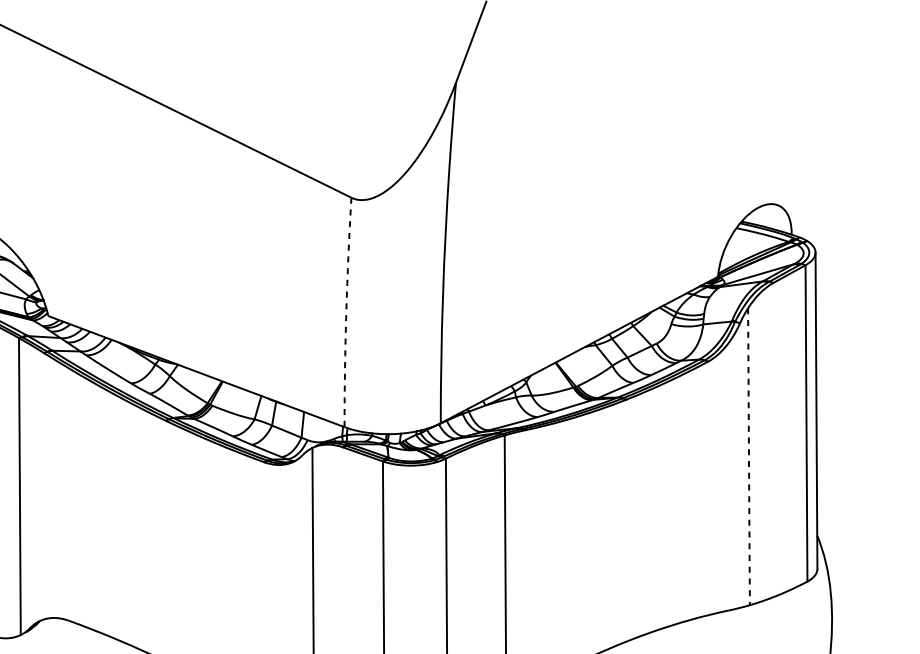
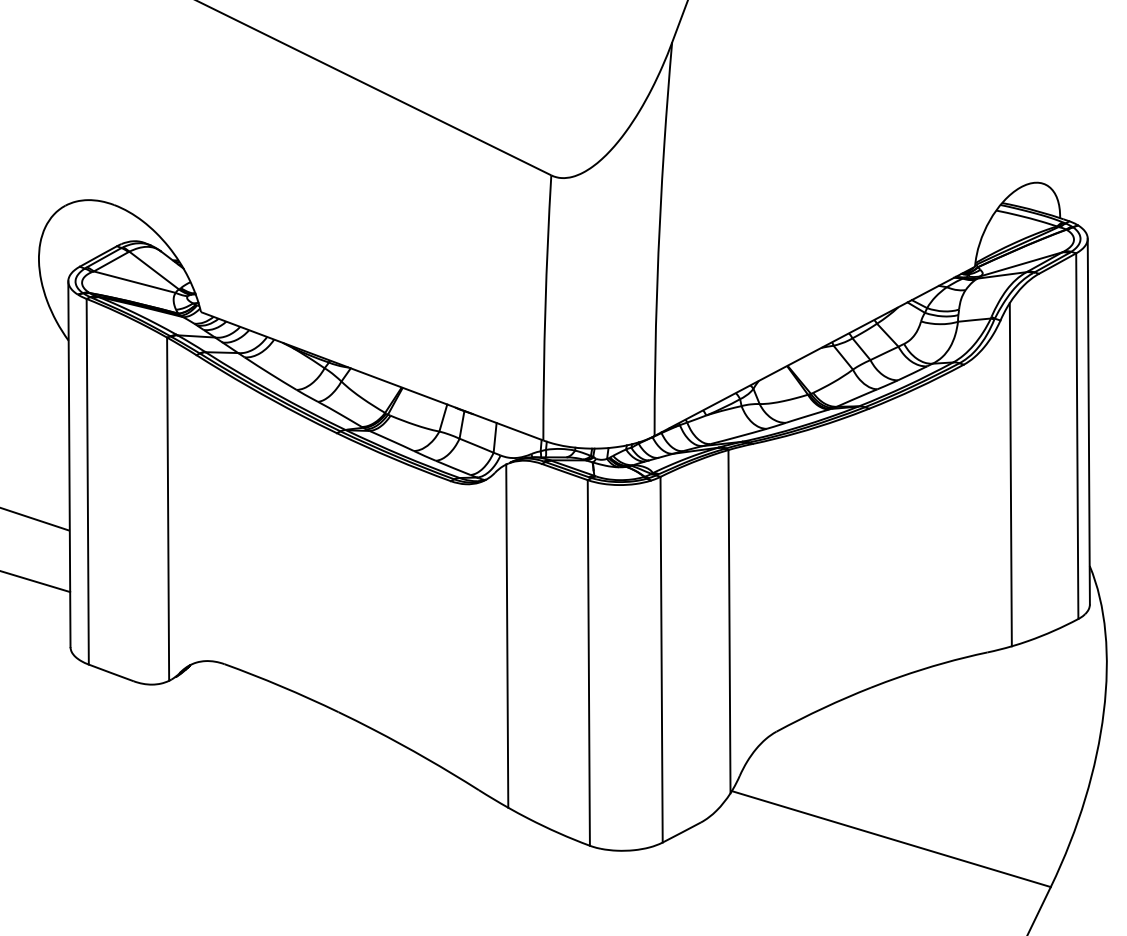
arc: (346, 312) -> (545, 307), dashed -> solid
line: (748, 456) -> (1010, 474), dashed -> solid

